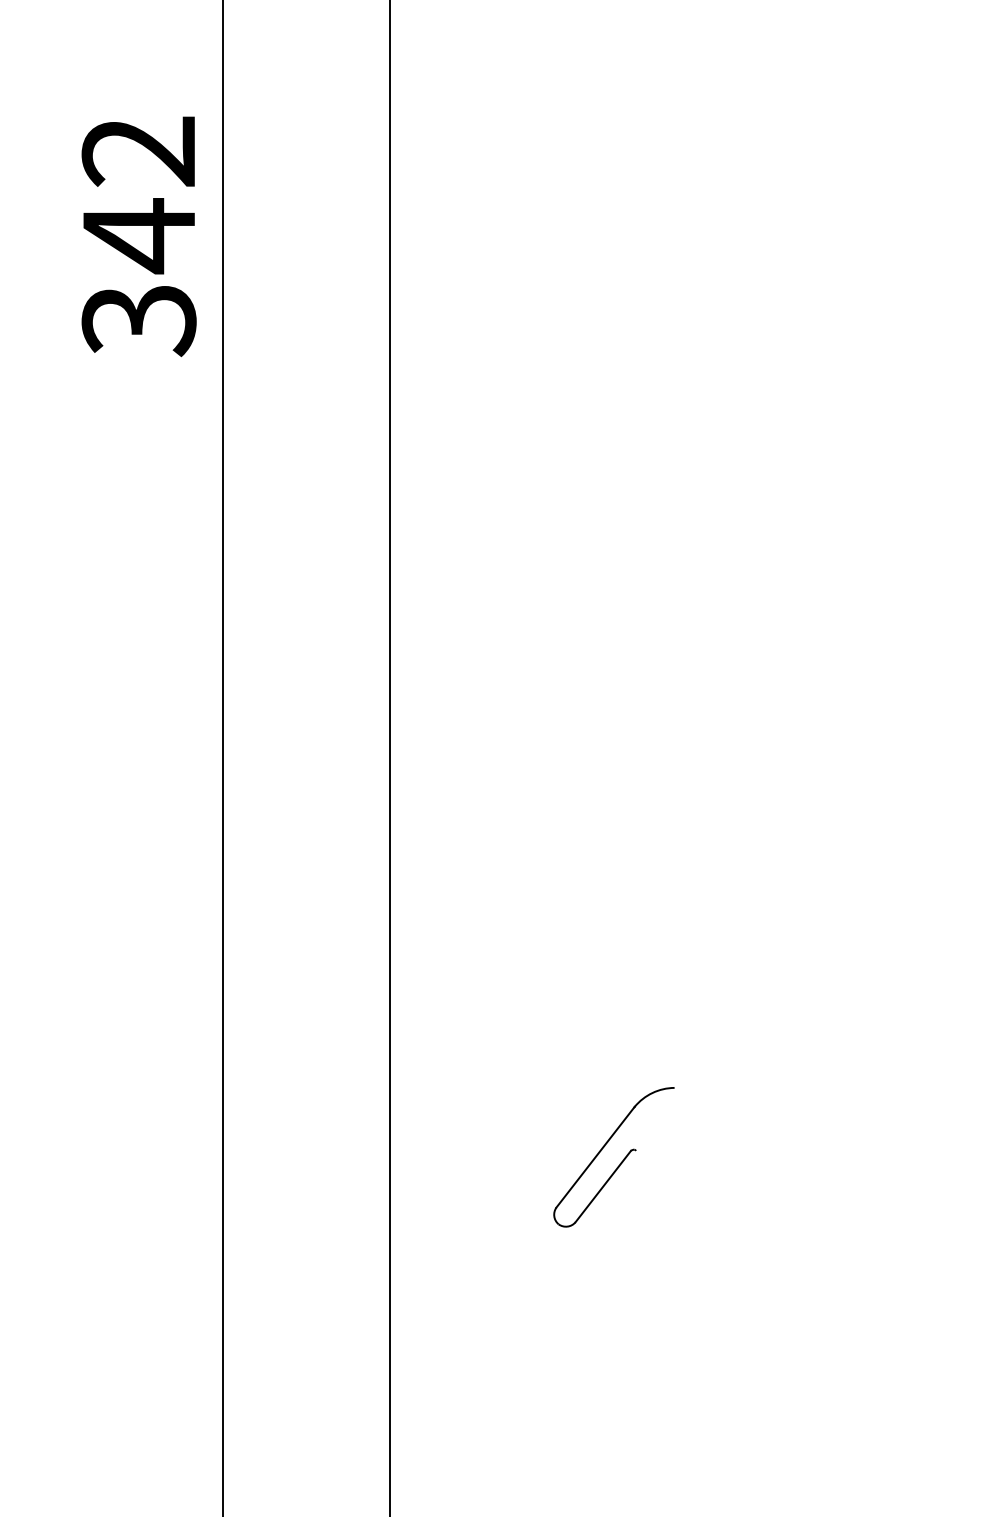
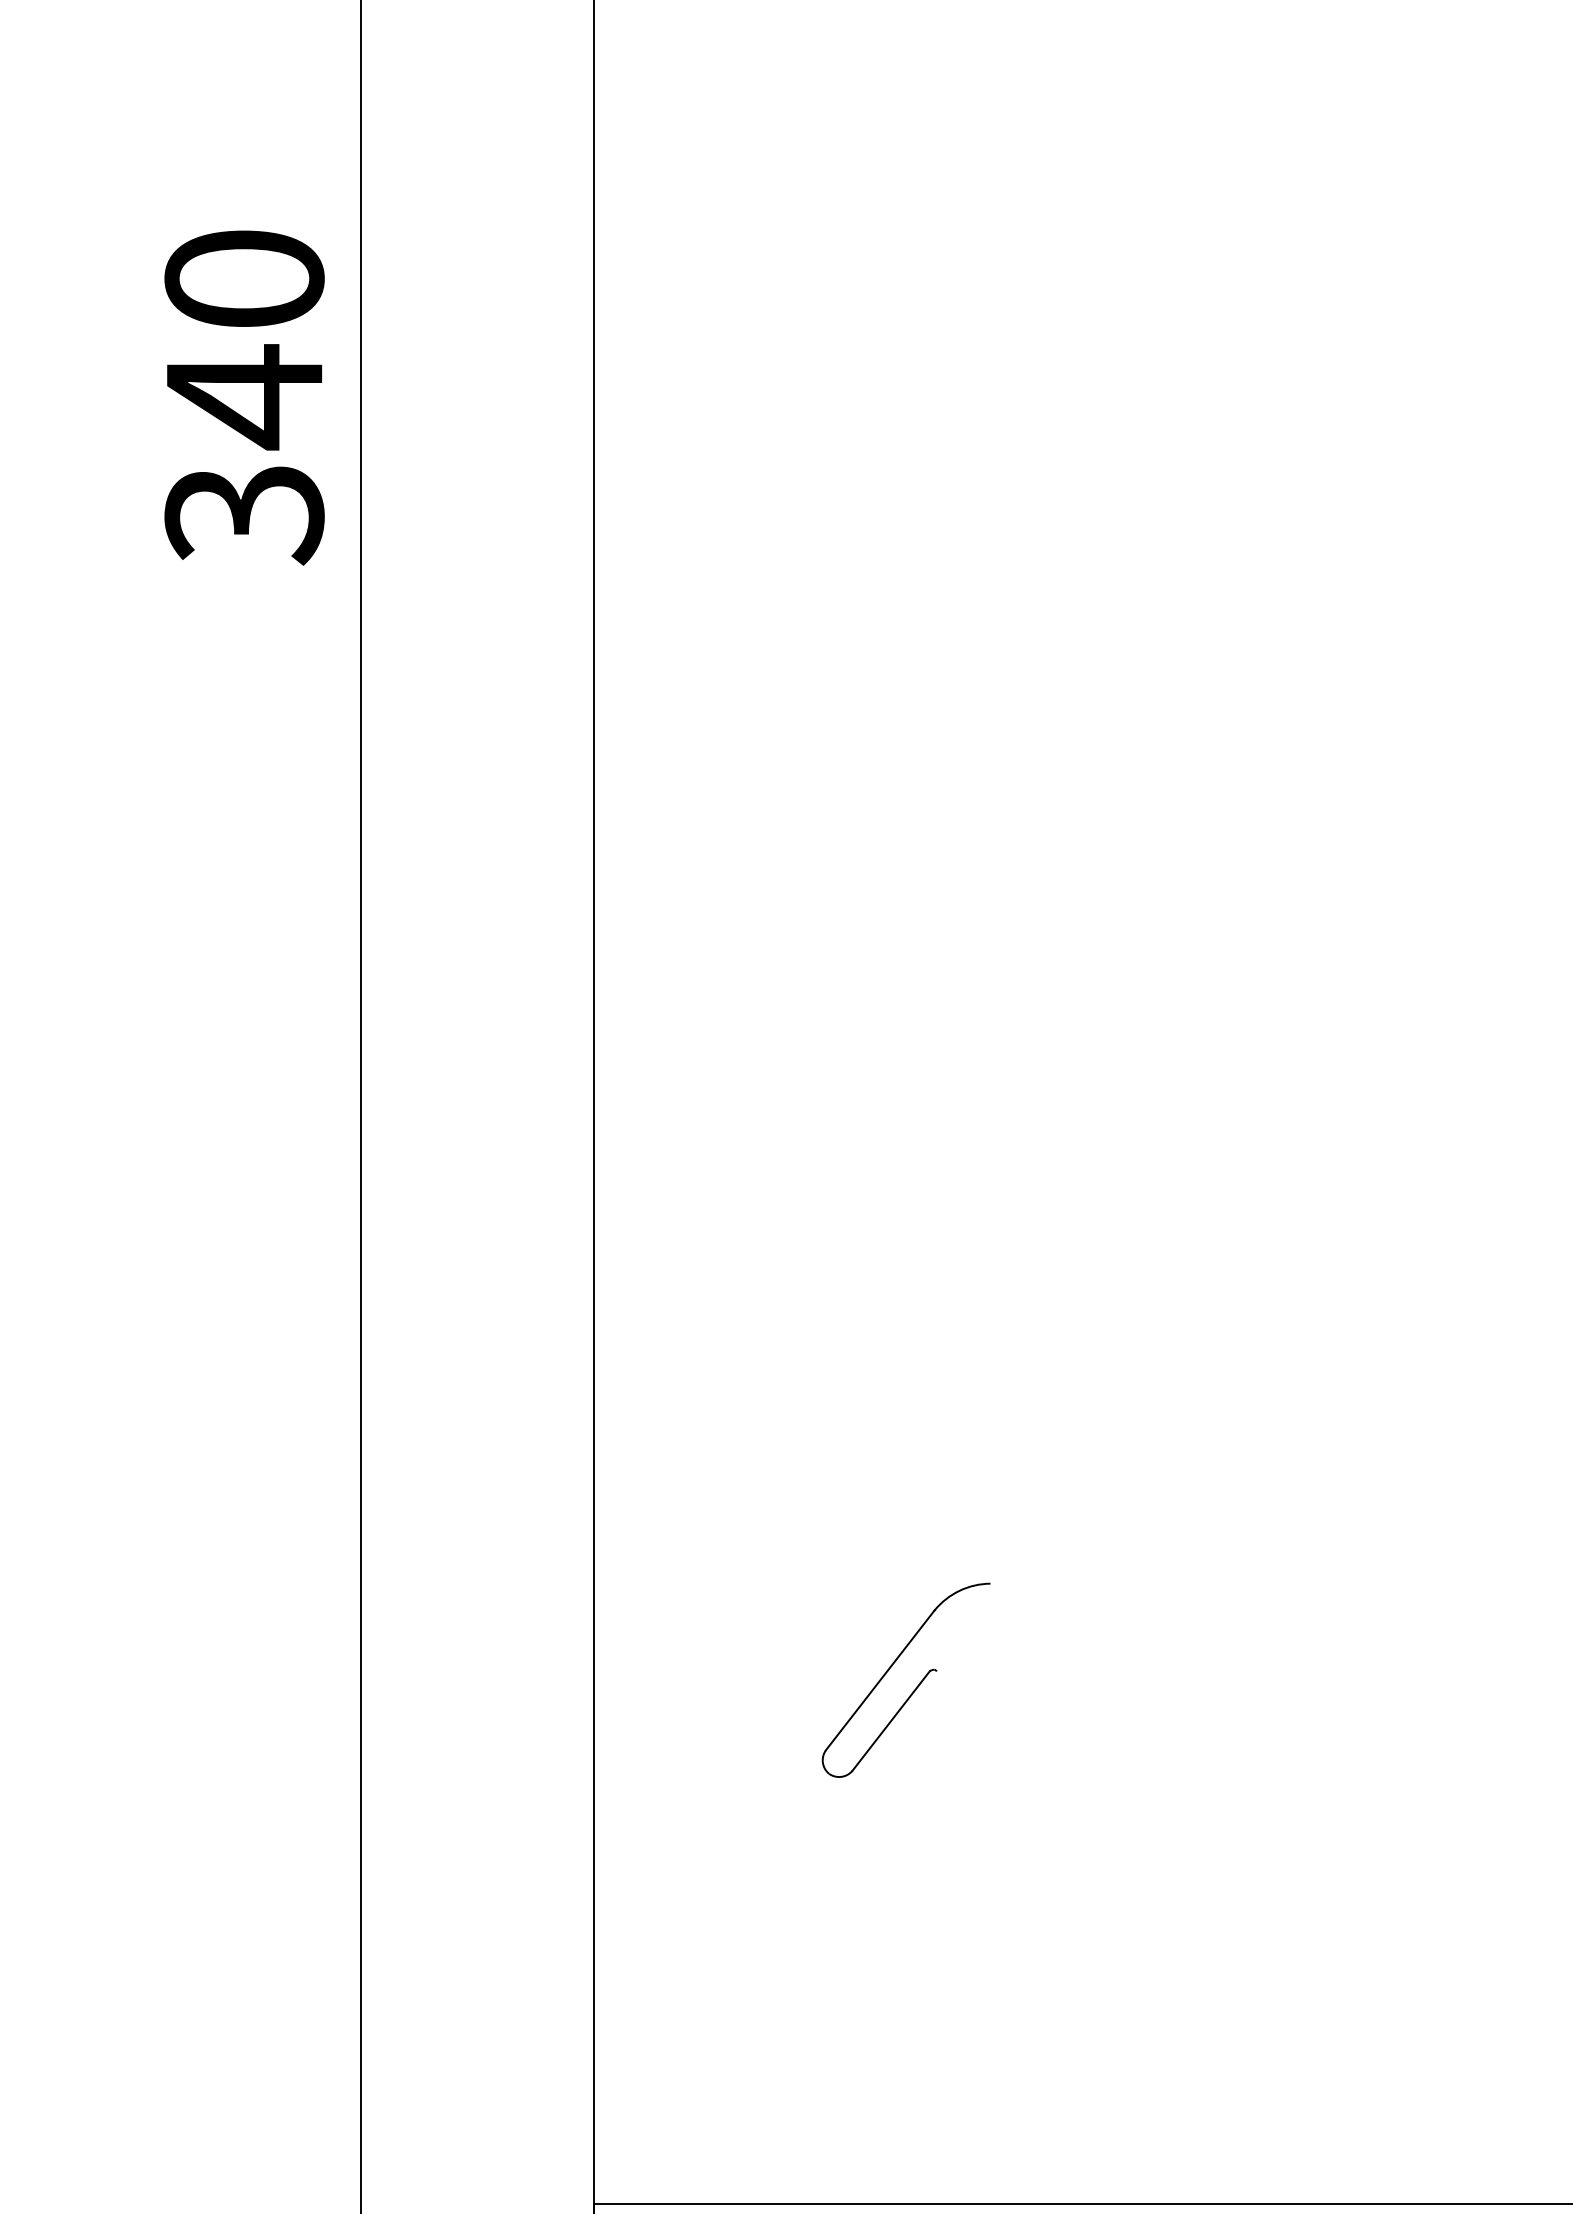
text: (139, 151) -> (244, 279), 342 -> 340

